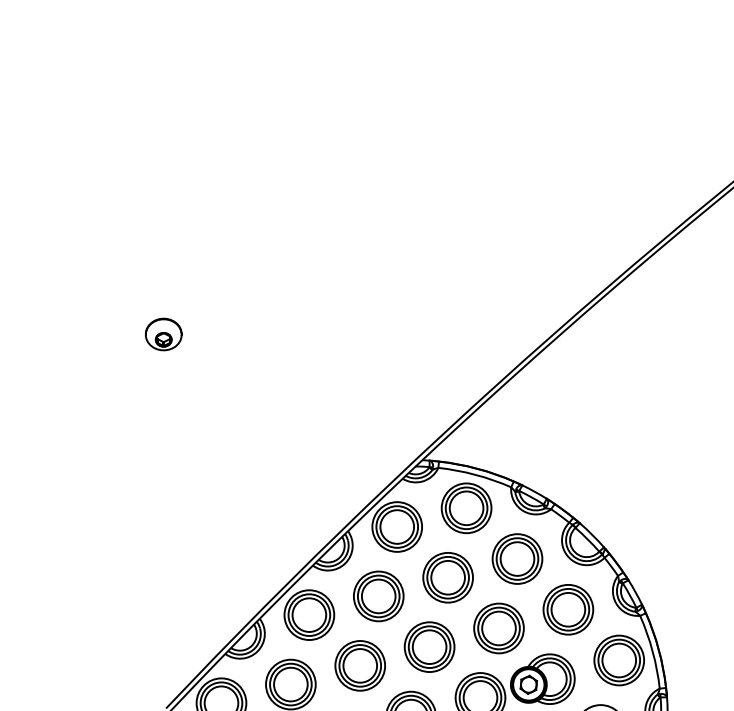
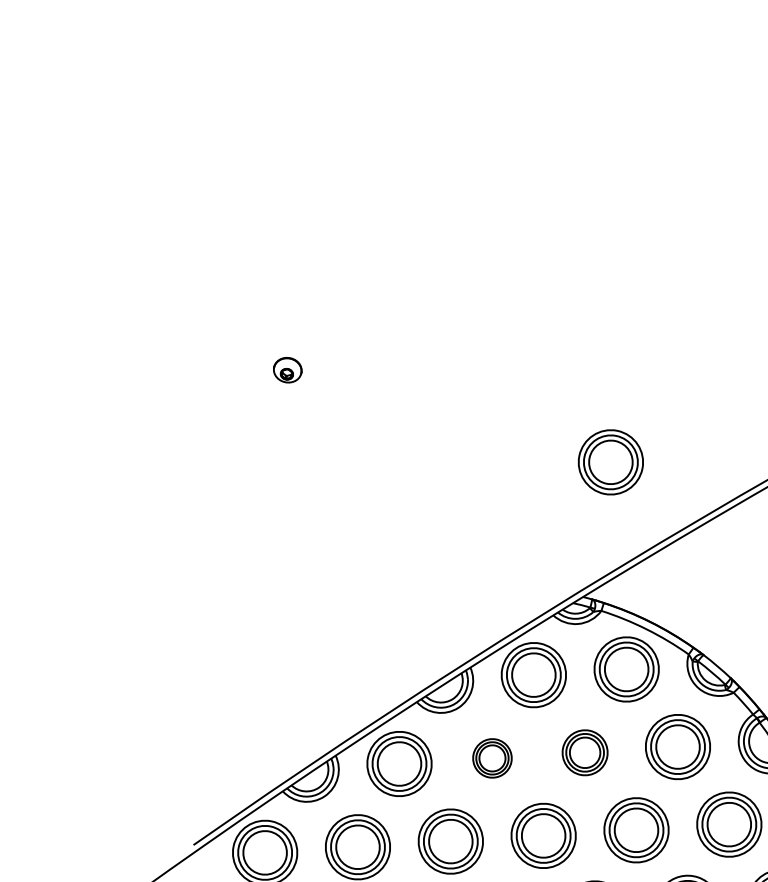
part: (163, 334) -> (287, 370), size x0.6
part: (422, 353) -> (611, 461), added
part: (447, 577) -> (584, 752), size x0.7
part: (378, 596) -> (492, 758), size x0.6

